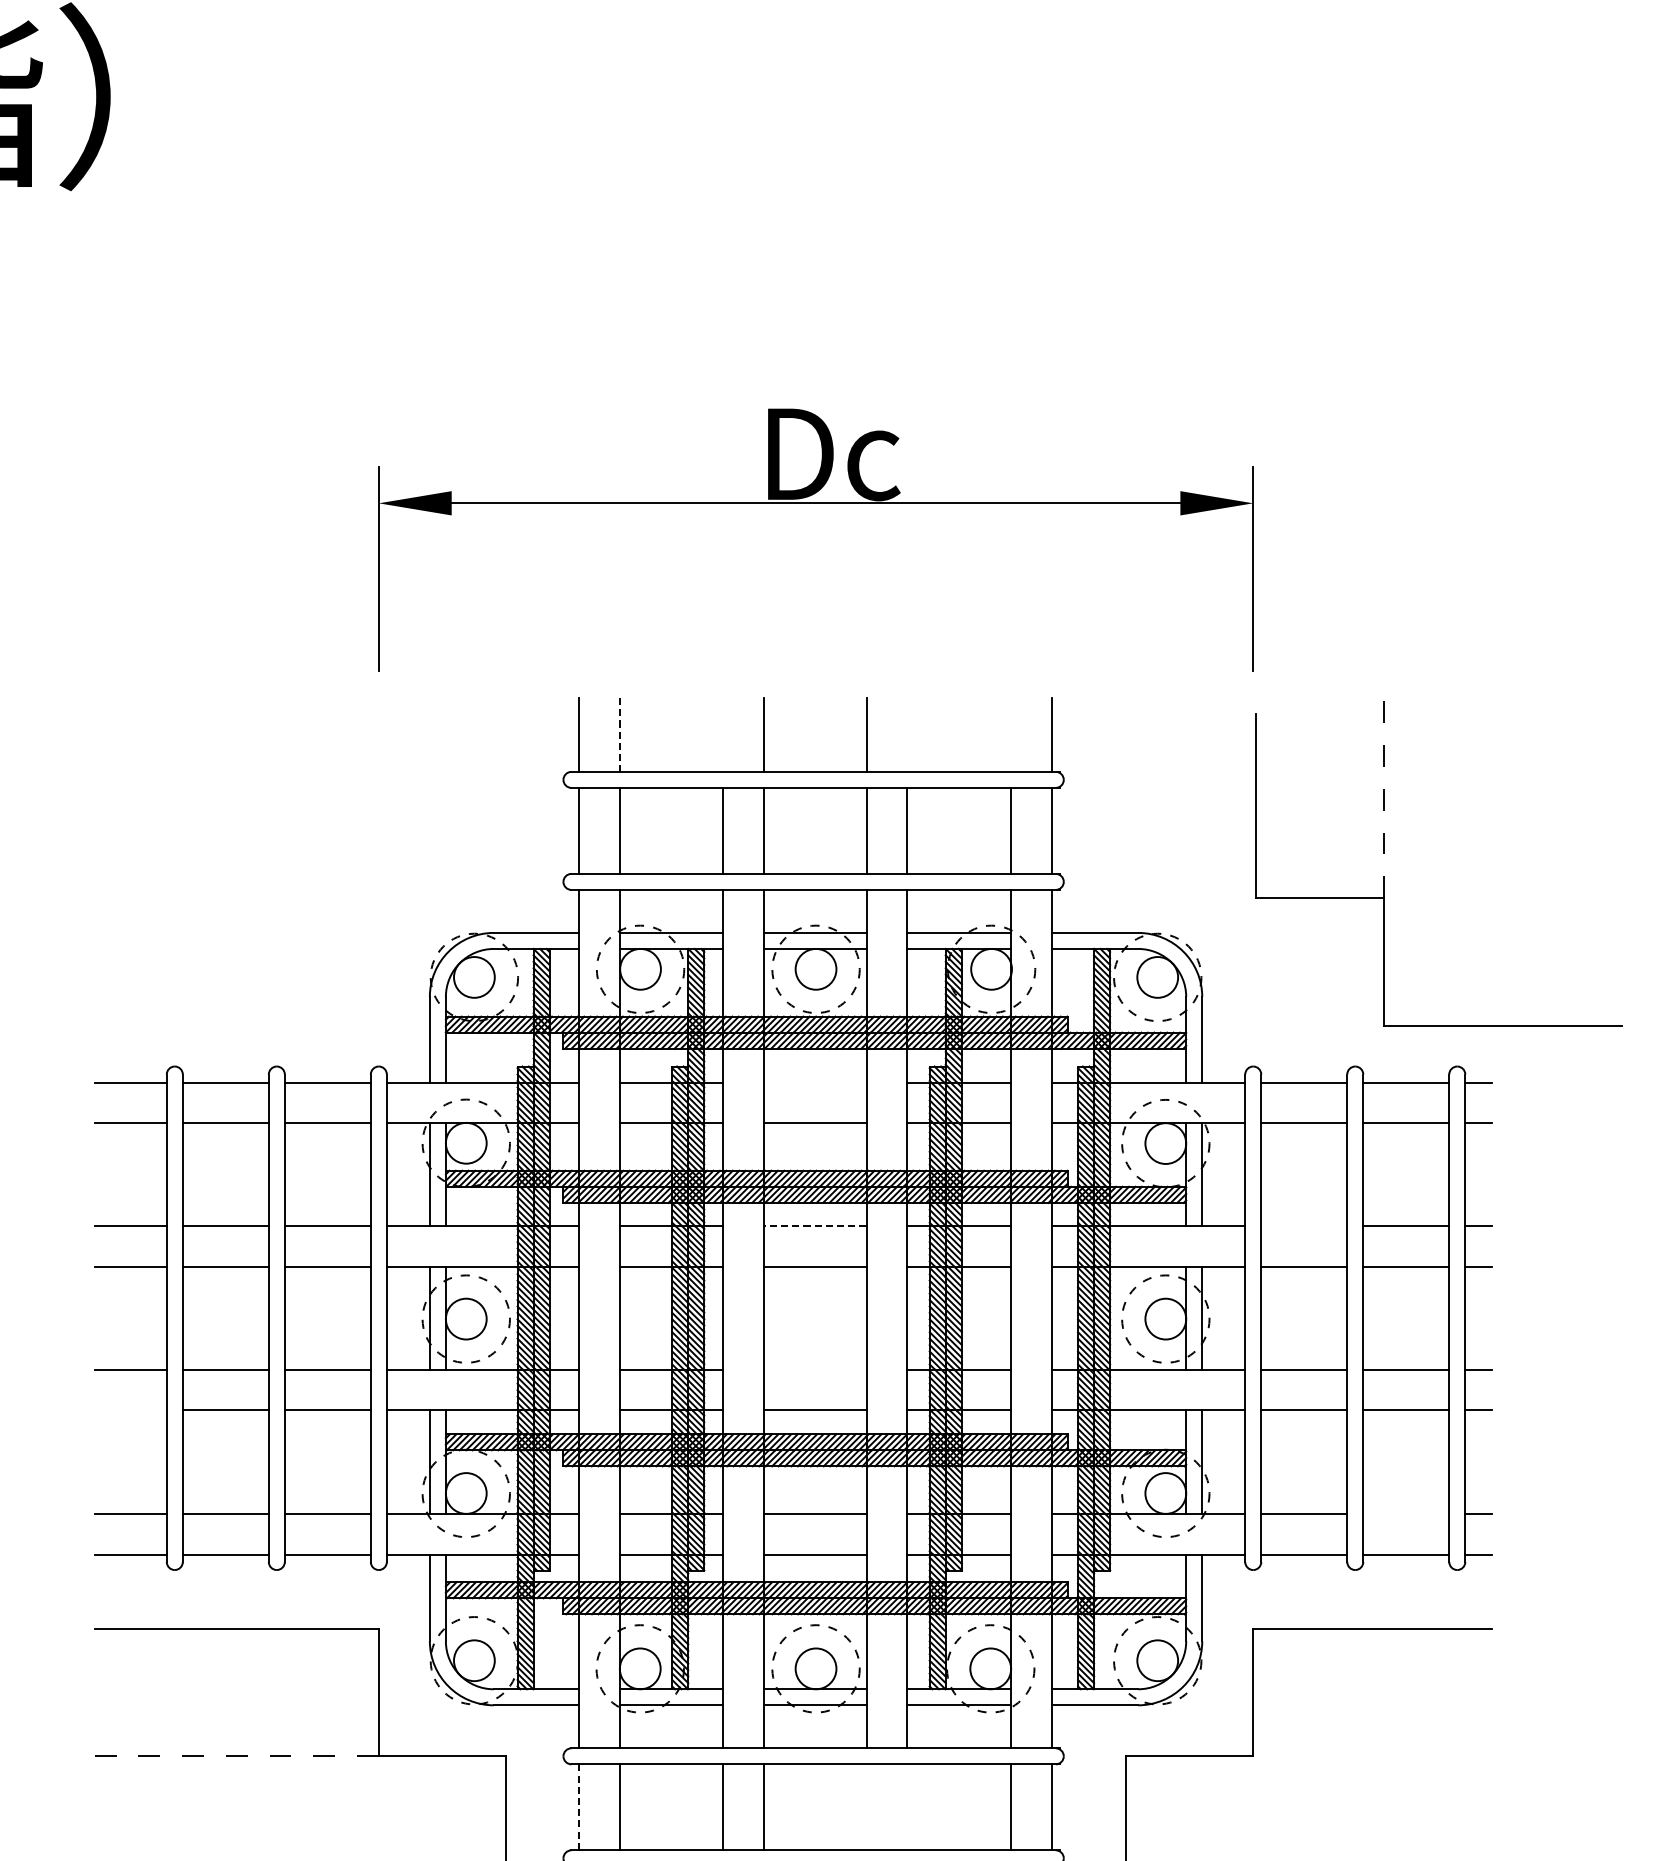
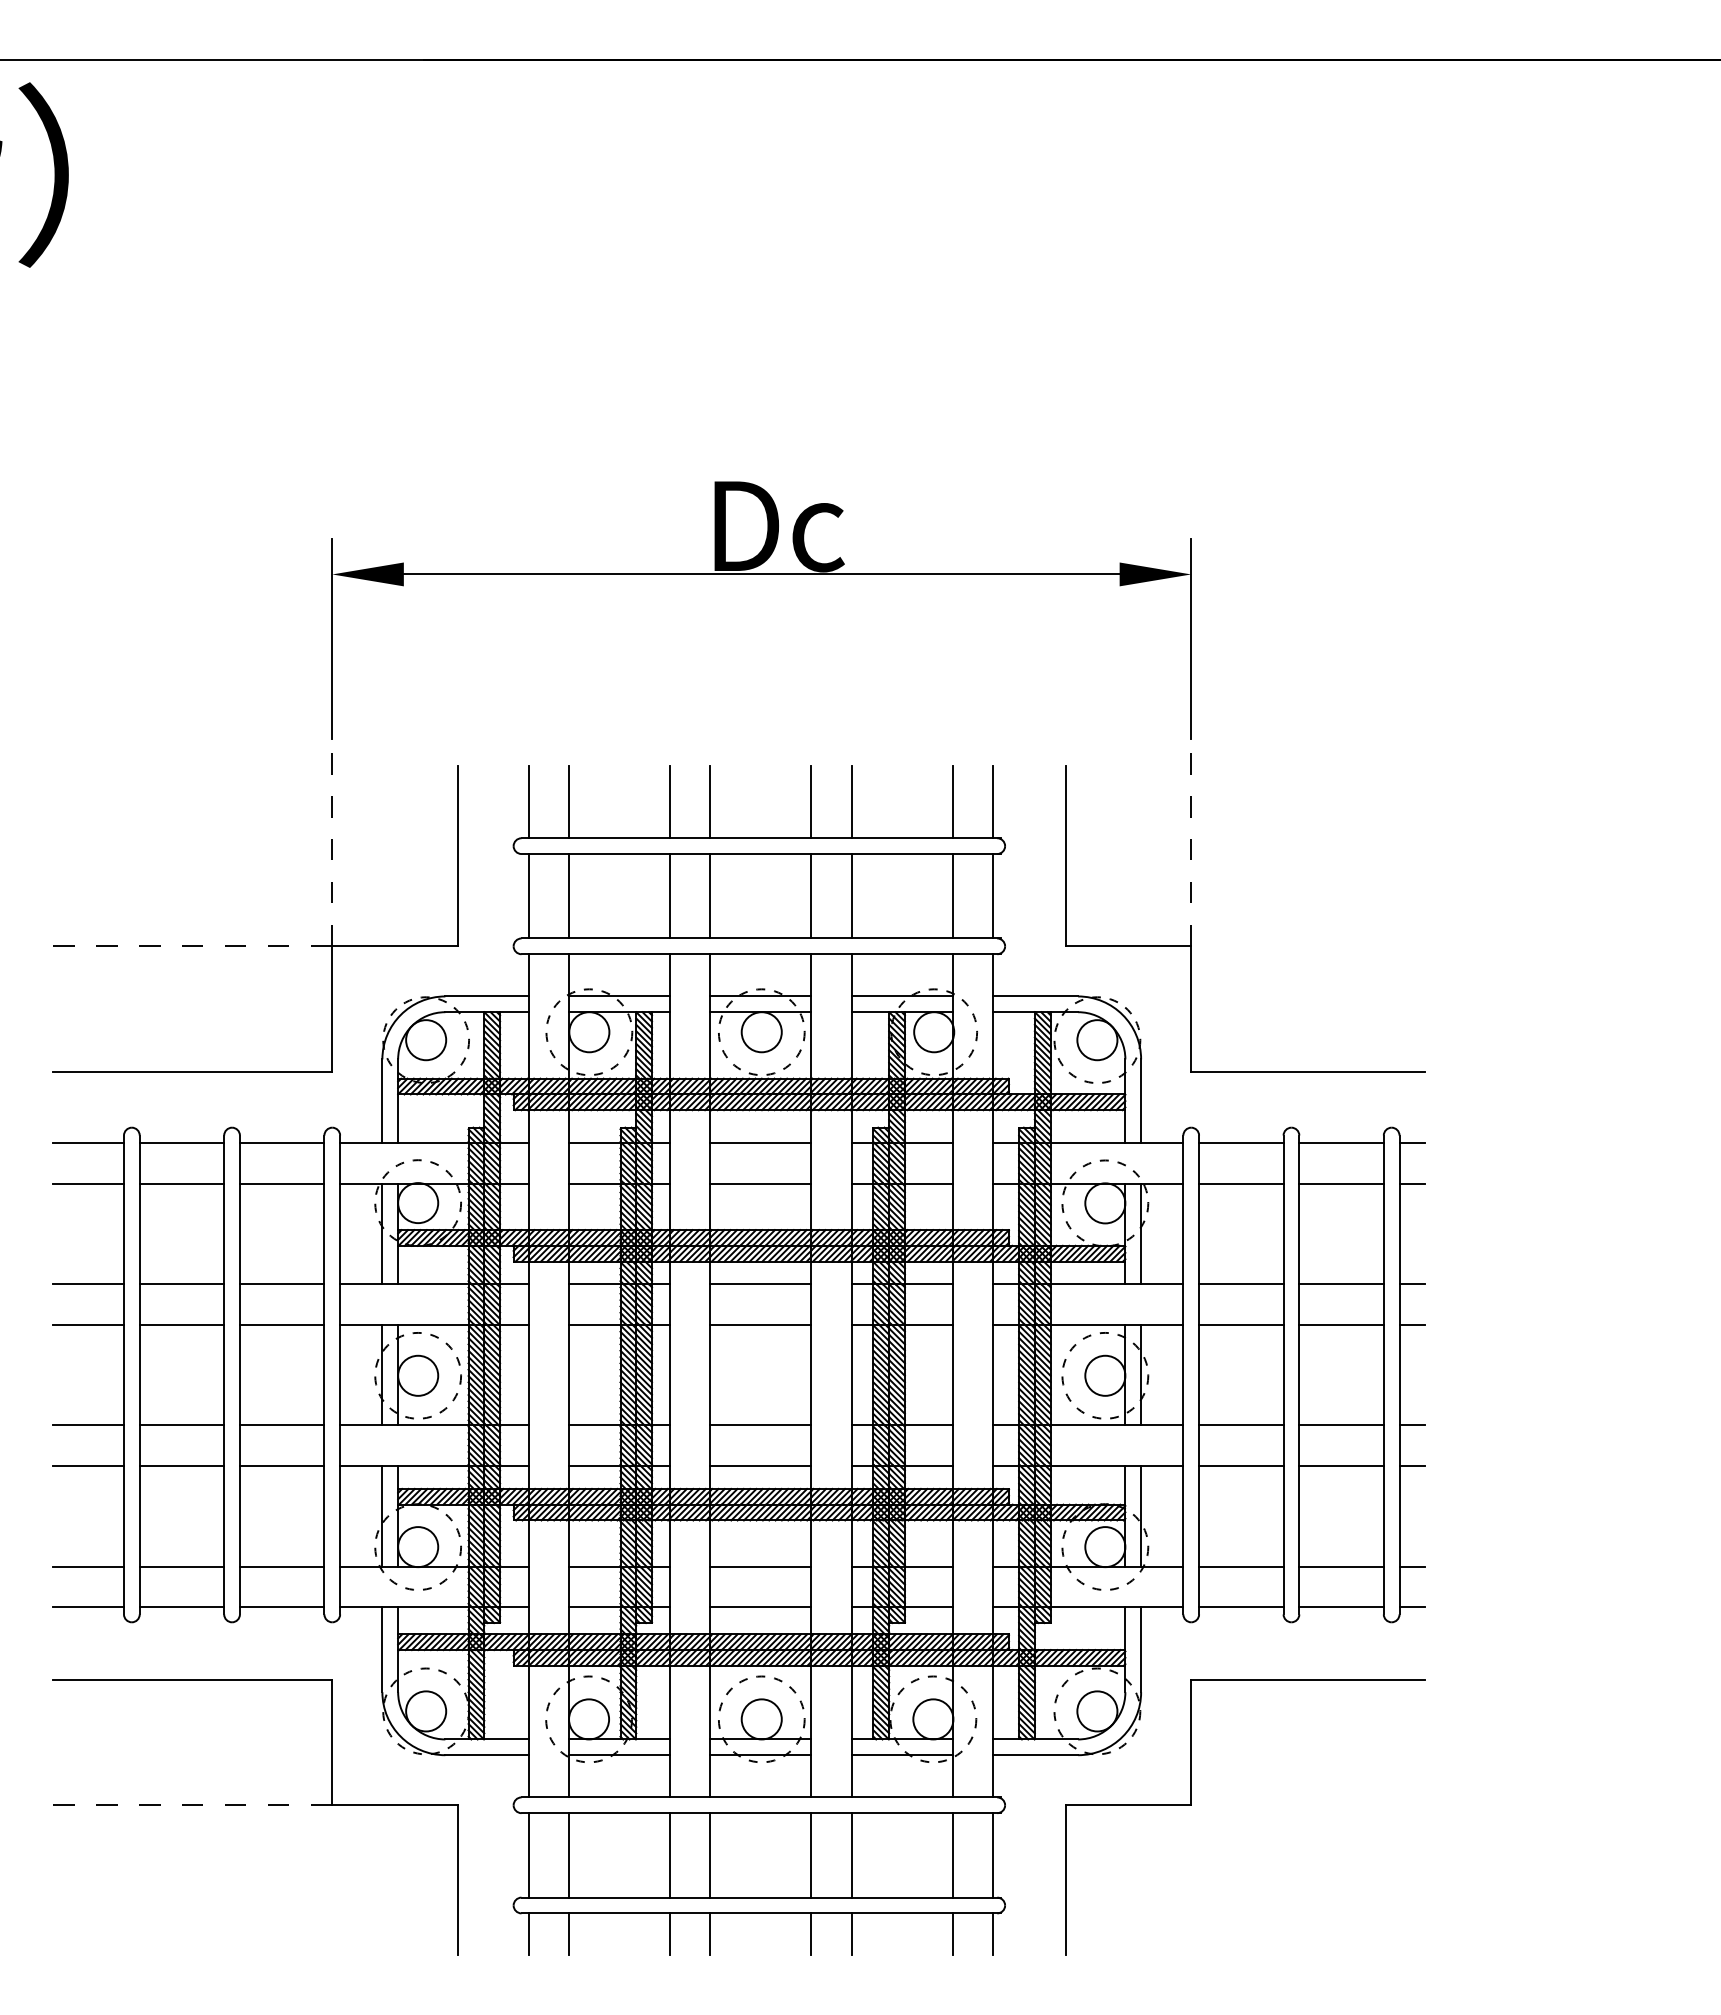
line: (723, 734) -> (670, 801), added
line: (907, 734) -> (851, 801), added
line: (1011, 734) -> (953, 801), added
line: (620, 735) -> (569, 802), dashed -> solid
part: (1383, 853) -> (1191, 902), moved
part: (290, 881) -> (245, 945), added
line: (814, 1082) -> (760, 1143), added
line: (814, 1226) -> (760, 1284), dashed -> solid
line: (1304, 1226) -> (1241, 1284), added
line: (814, 1369) -> (760, 1425), added
line: (130, 1410) -> (88, 1465), added
line: (1406, 1514) -> (1341, 1567), added
line: (579, 1807) -> (529, 1855), dashed -> solid
line: (866, 1807) -> (811, 1855), added
line: (907, 1807) -> (851, 1855), added

